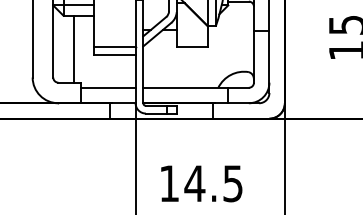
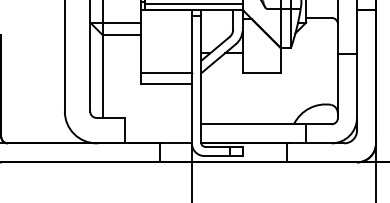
line: (73, 48) -> (102, 75), moved
line: (108, 87) -> (158, 123), removed

